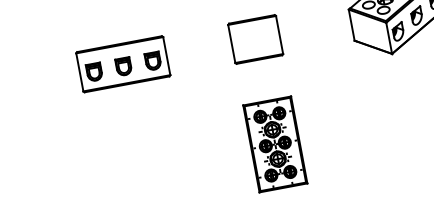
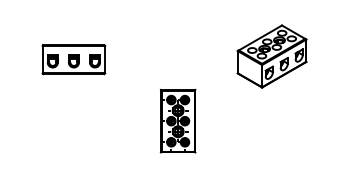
part: (254, 39) -> (168, 59), removed
part: (274, 143) -> (177, 120), moved

